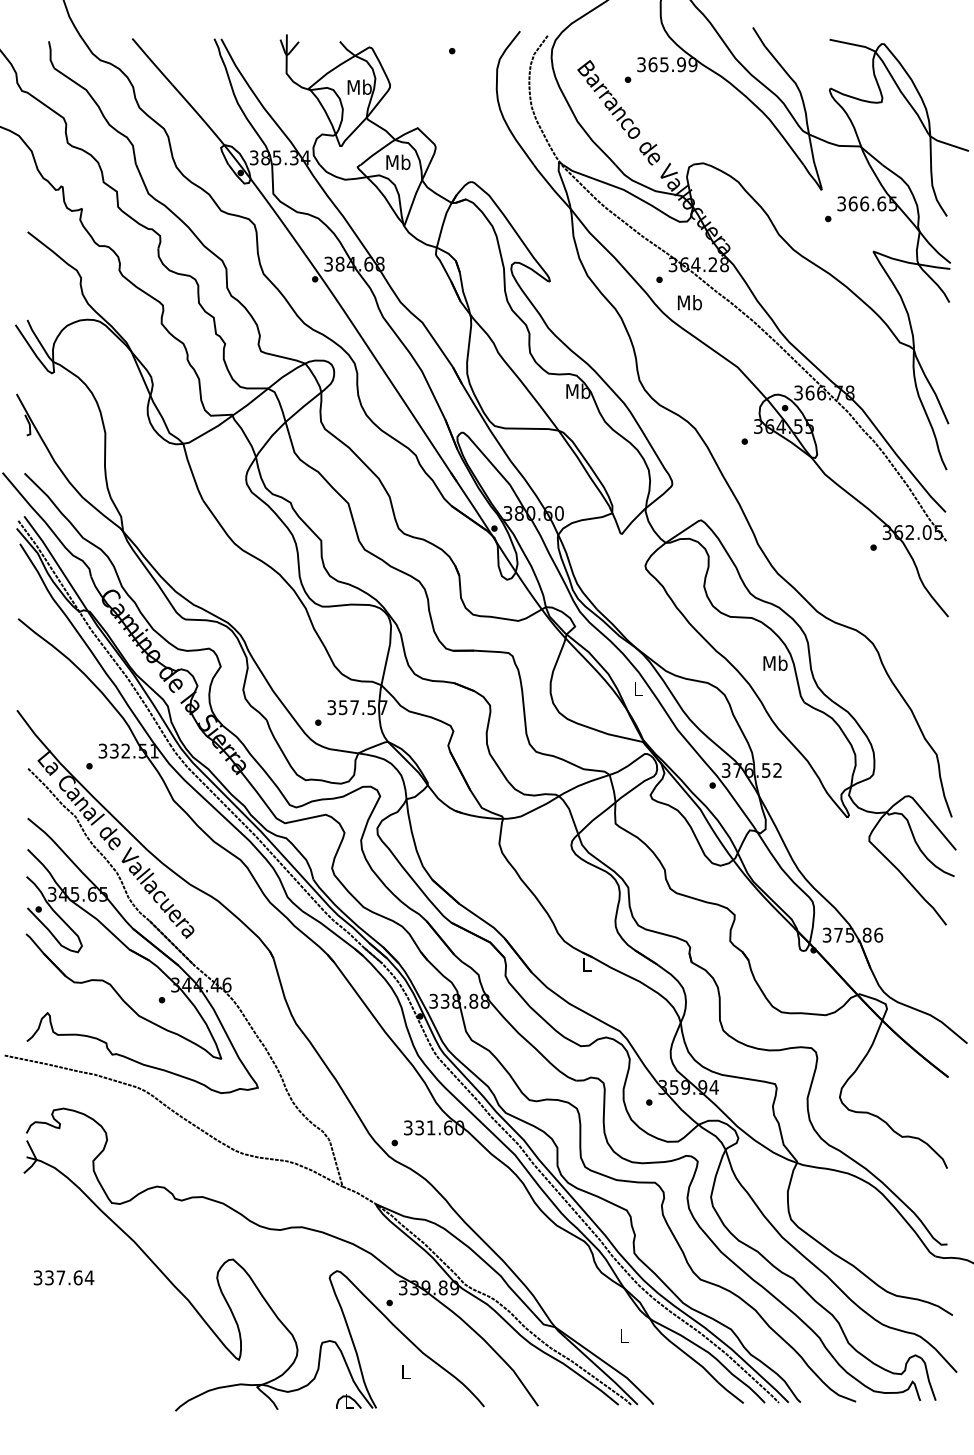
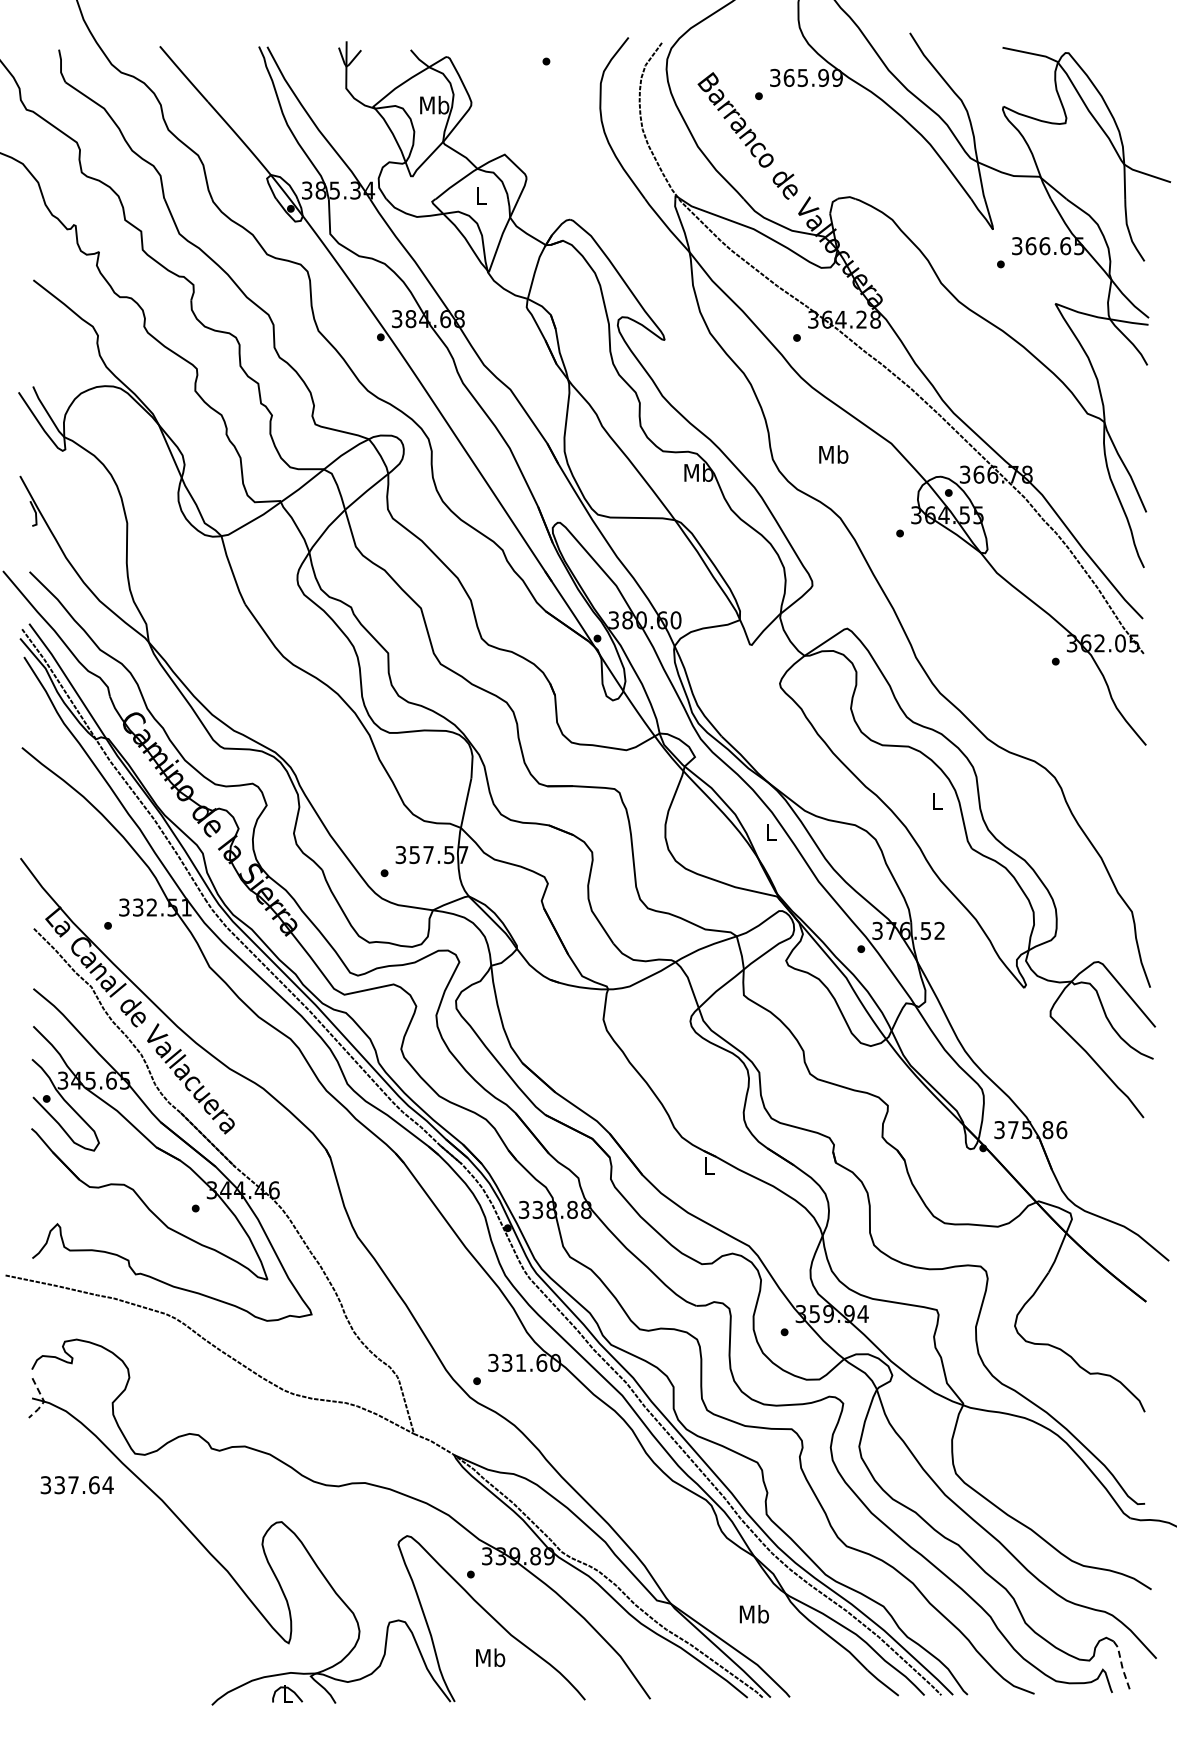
text: (398, 161) -> (481, 195), Mb -> L
text: (689, 302) -> (833, 454), moved
text: (774, 663) -> (936, 801), Mb -> L
line: (36, 1158) -> (43, 1400), solid -> dashed
text: (63, 1278) -> (76, 1485), moved
text: (623, 1336) -> (753, 1614), L -> Mb
text: (405, 1371) -> (490, 1657), L -> Mb
line: (928, 1379) -> (1122, 1666), solid -> dashed
part: (348, 1401) -> (287, 1693), moved

